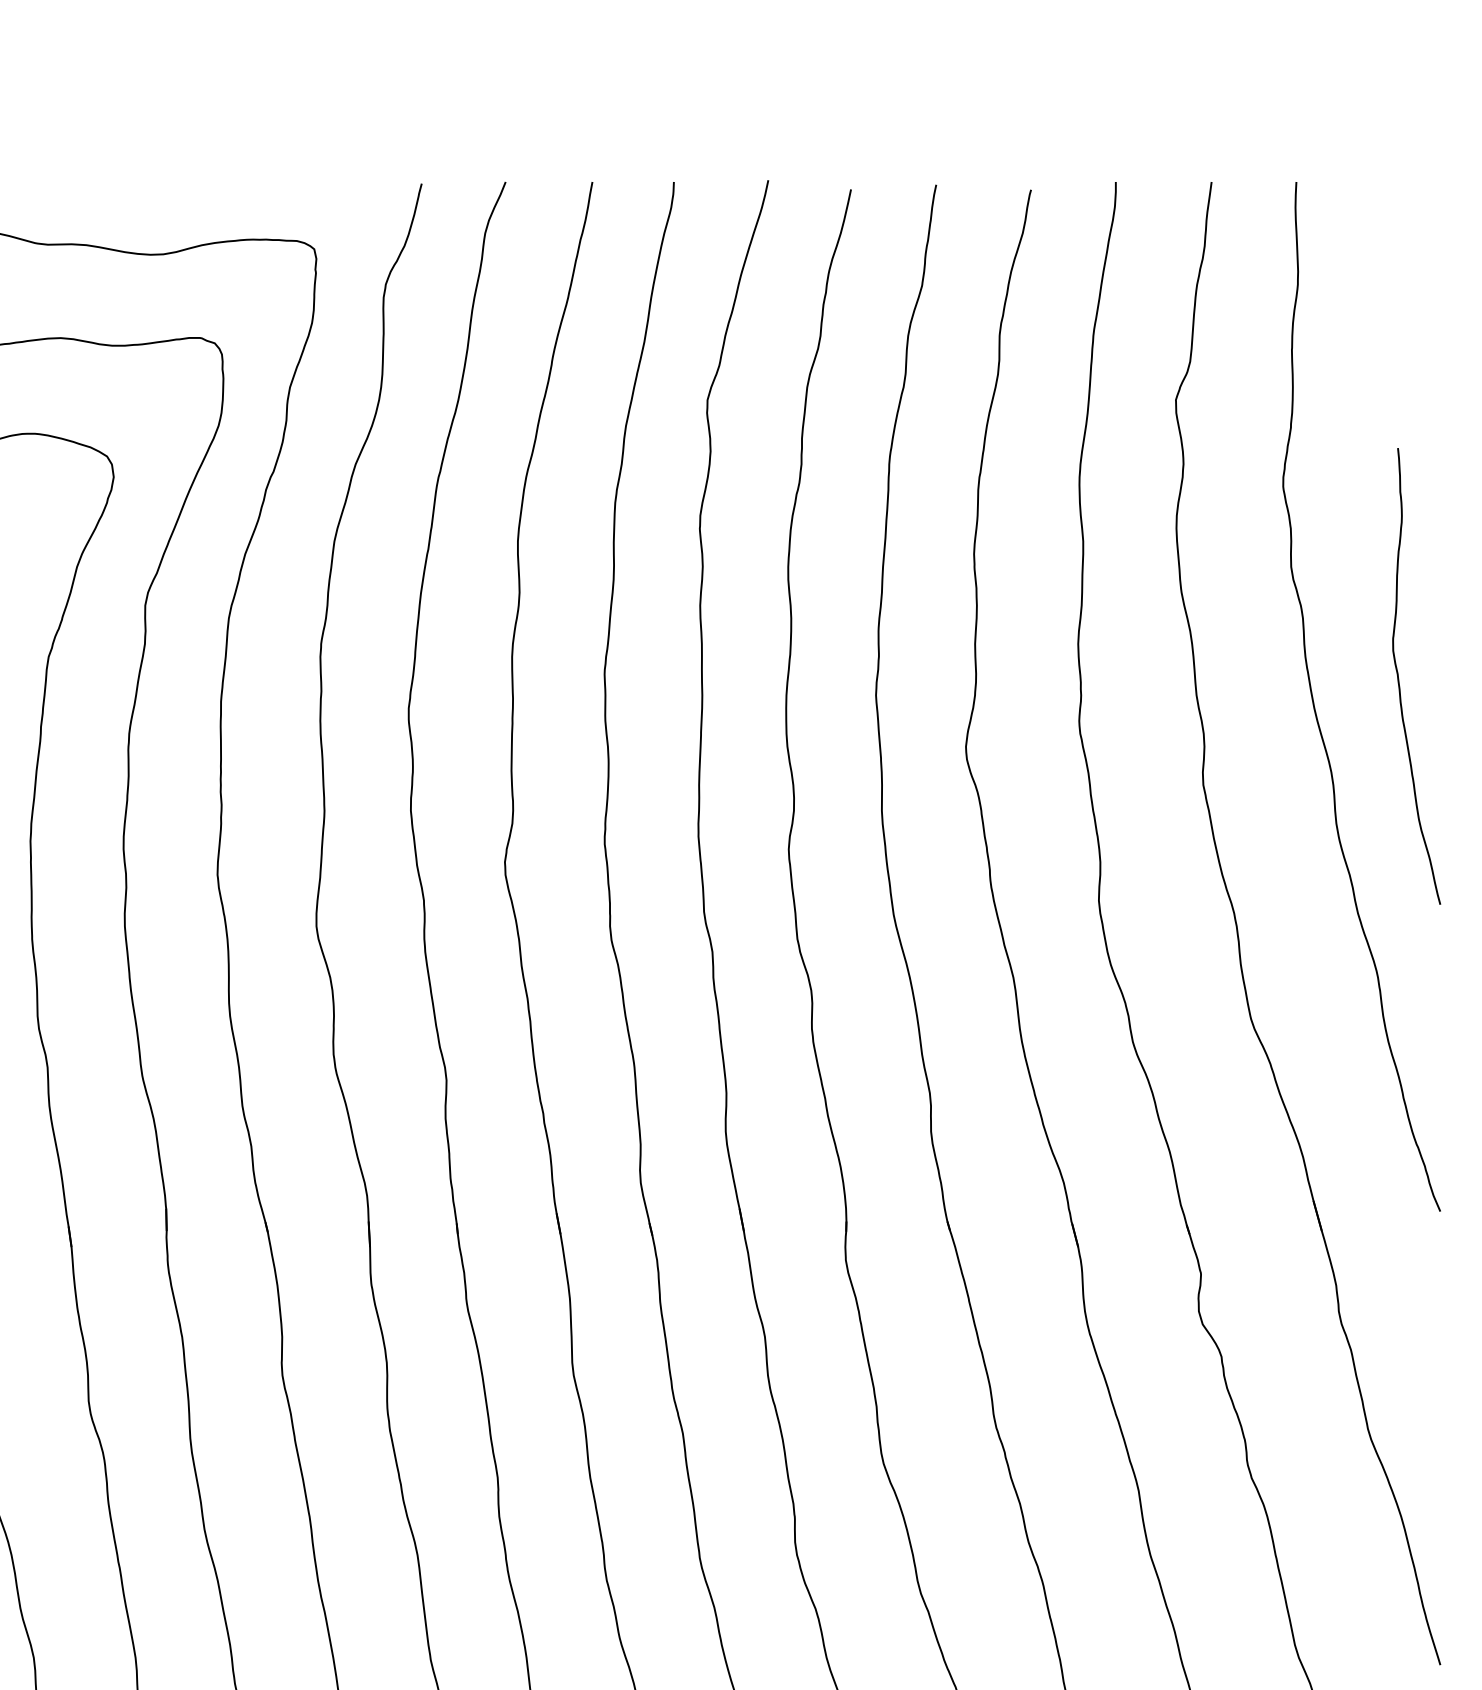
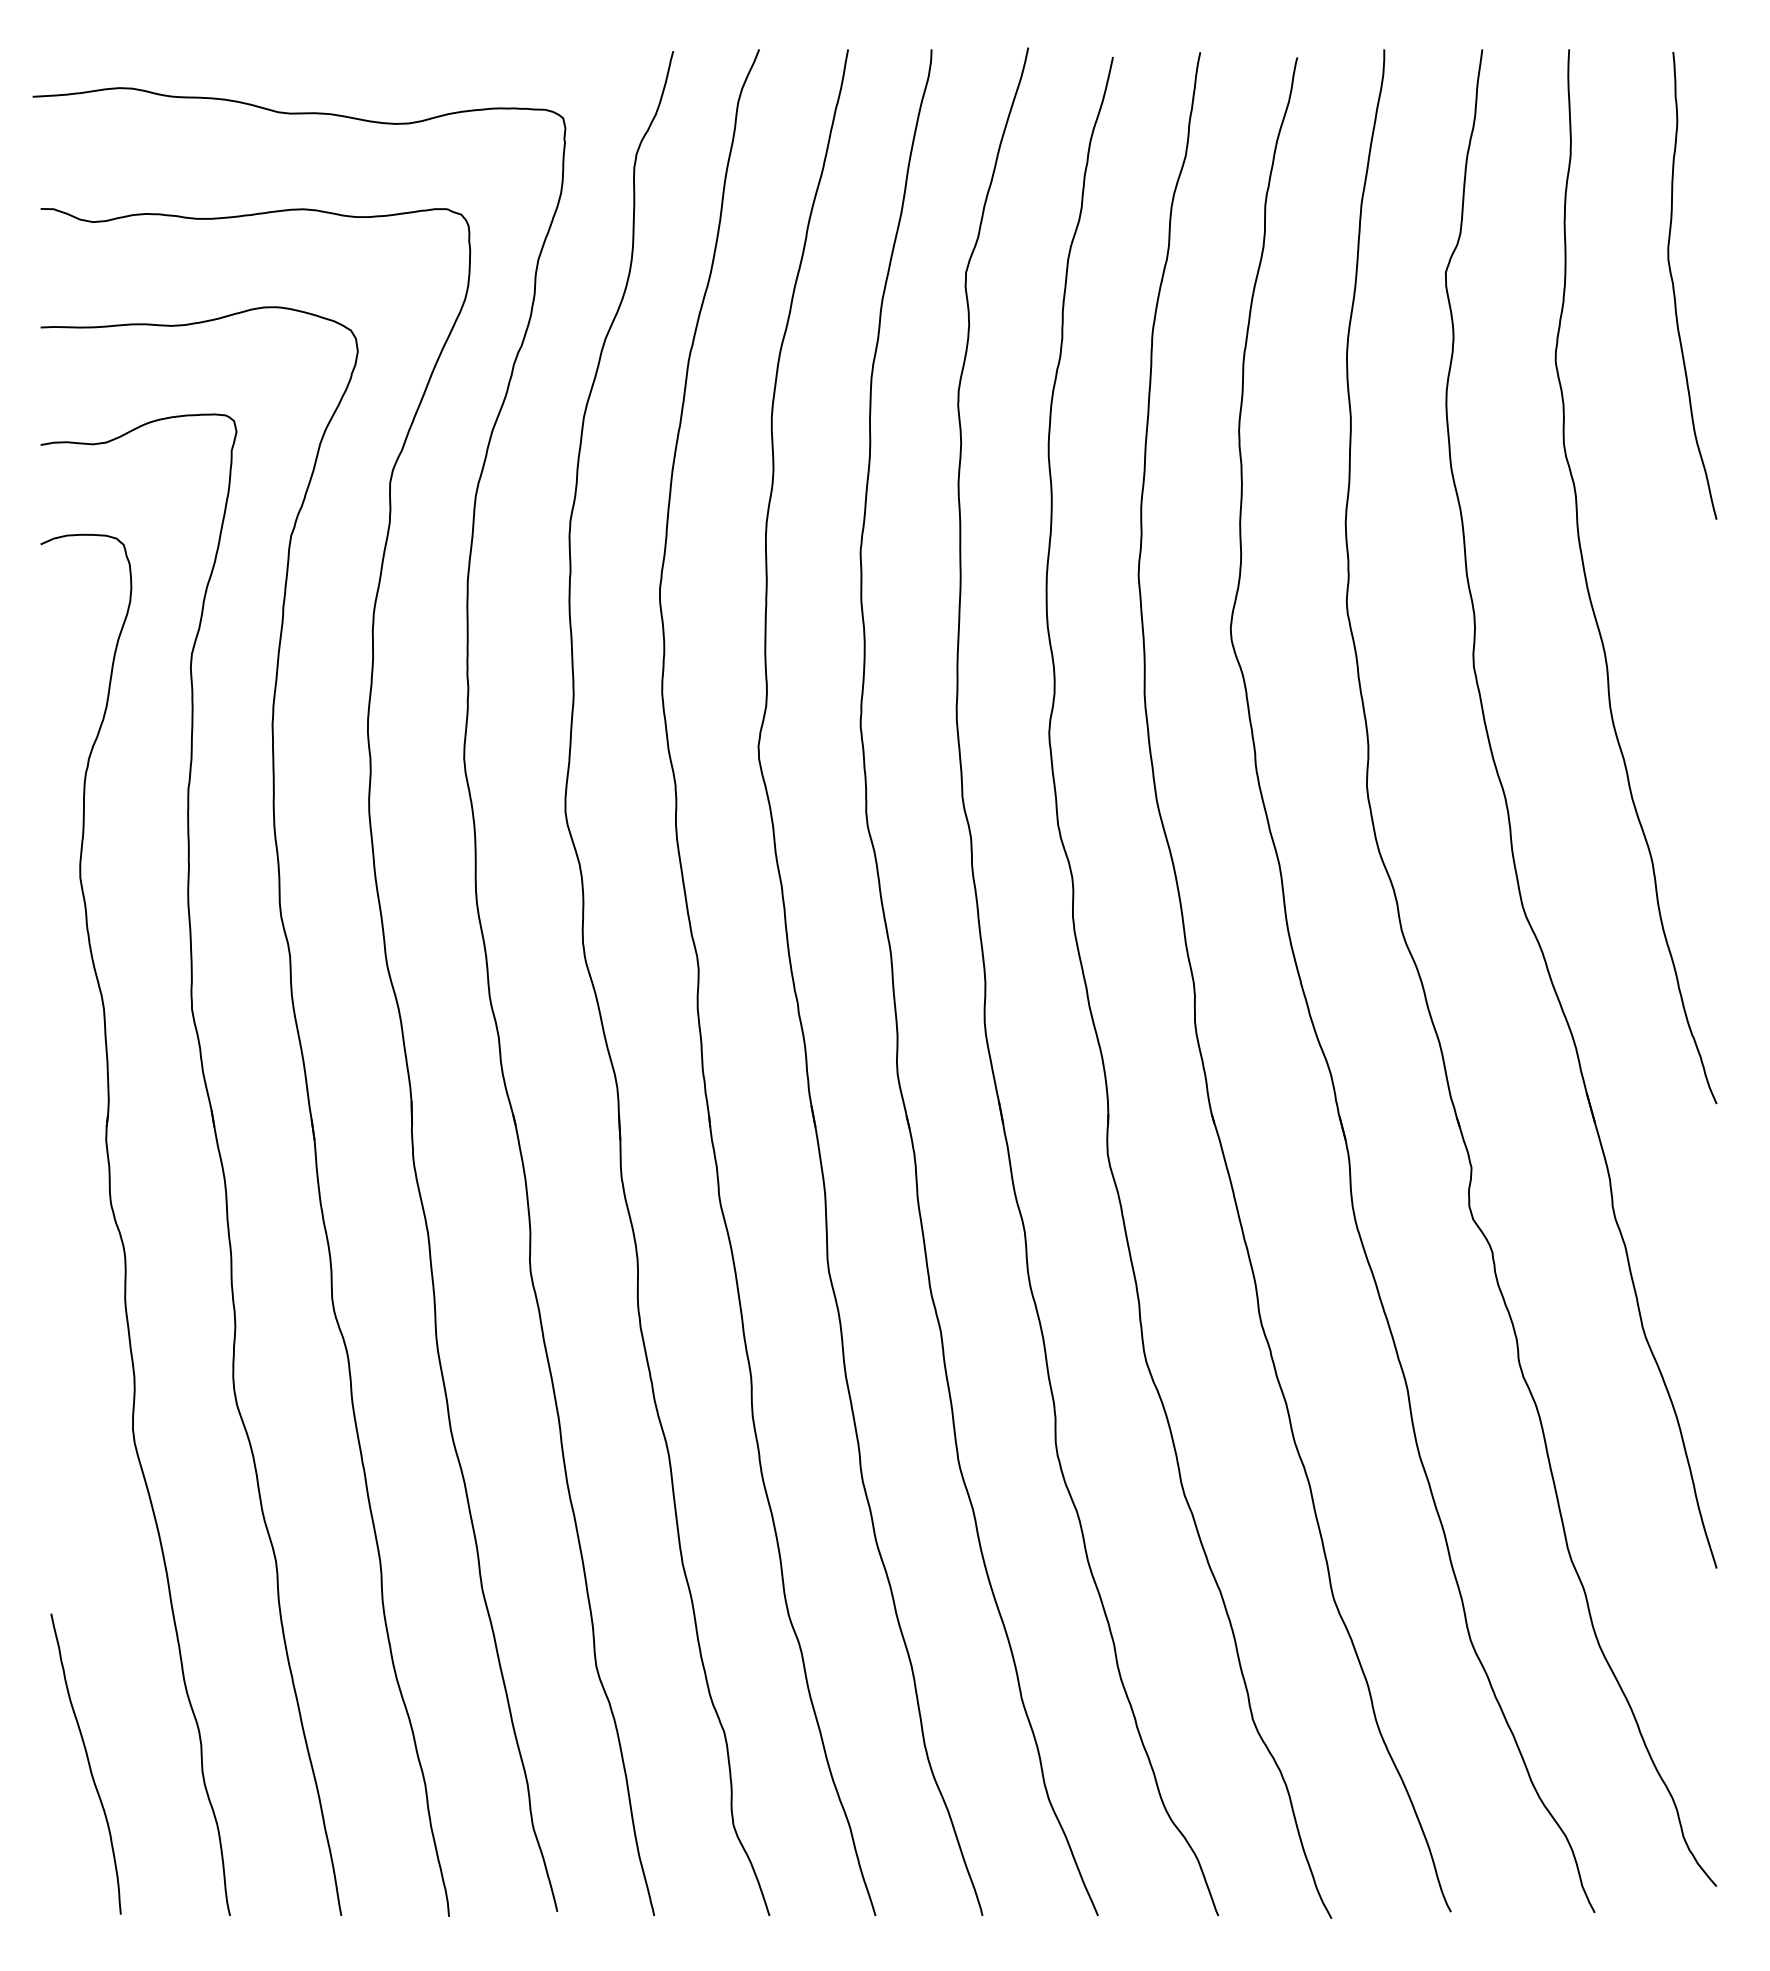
curve: (1399, 676) -> (1674, 285), moved

